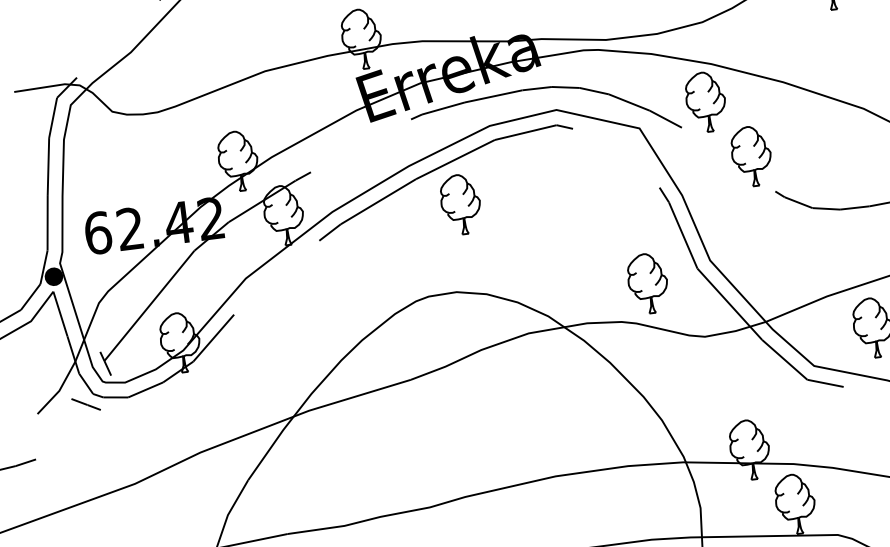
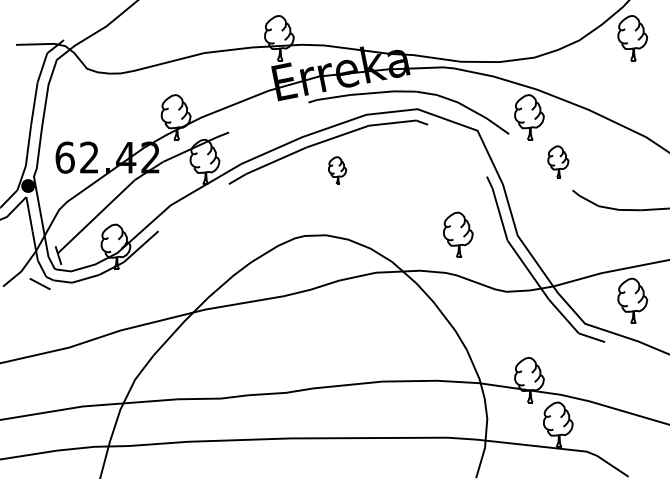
part: (751, 155) -> (558, 161), size x0.7
part: (460, 204) -> (337, 170), size x0.6
part: (648, 283) -> (458, 234), moved

